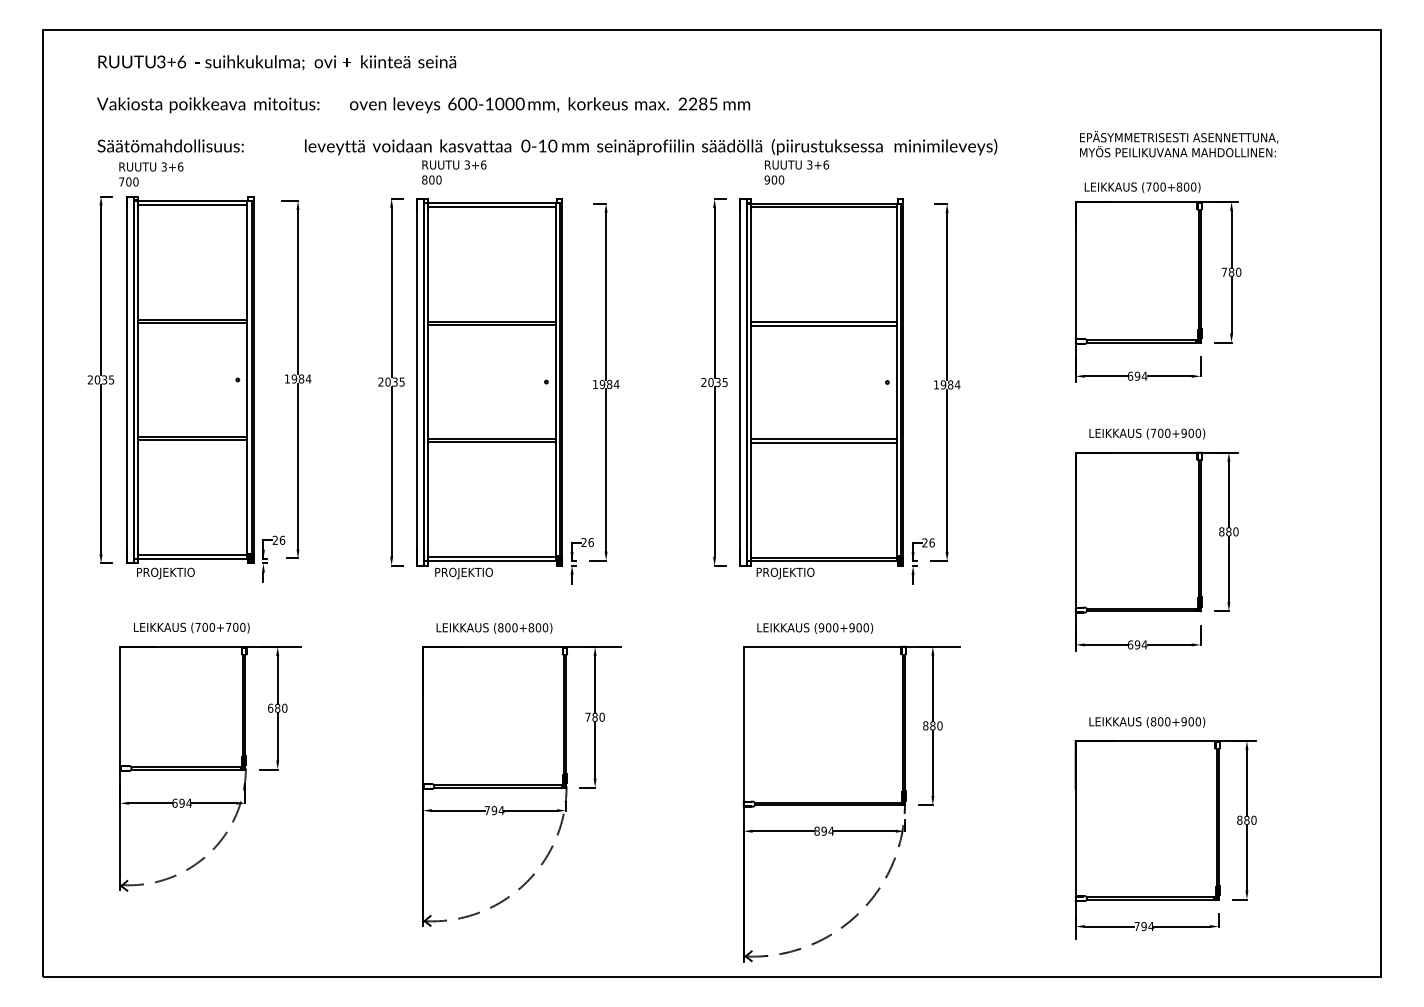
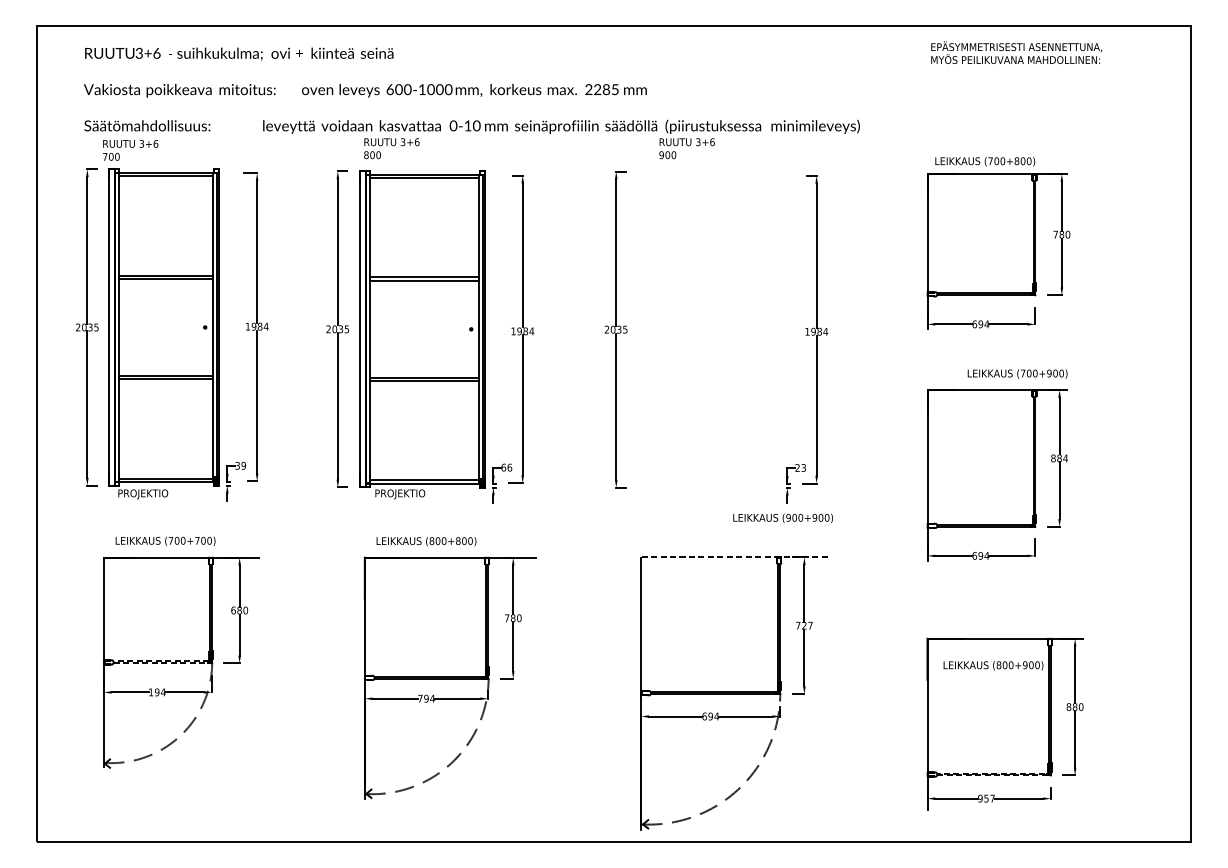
text: (1179, 144) -> (1016, 52), moved
part: (821, 388) -> (708, 334), removed
text: (1147, 433) -> (1017, 373), moved
text: (1235, 531) -> (1065, 458), 880 -> 884
text: (278, 539) -> (240, 465), 26 -> 39
text: (583, 542) -> (503, 467), 26 -> 66
text: (931, 542) -> (803, 467), 26 -> 23
text: (815, 628) -> (783, 518), moved
line: (851, 646) -> (734, 557), solid -> dashed
text: (1147, 722) -> (993, 665), moved
text: (932, 725) -> (804, 625), 880 -> 727
line: (240, 768) -> (207, 662), solid -> dashed
text: (174, 802) -> (150, 691), 694 -> 194
text: (816, 830) -> (704, 715), 894 -> 694
line: (1214, 898) -> (1047, 774), solid -> dashed
text: (1144, 926) -> (986, 798), 794 -> 957

